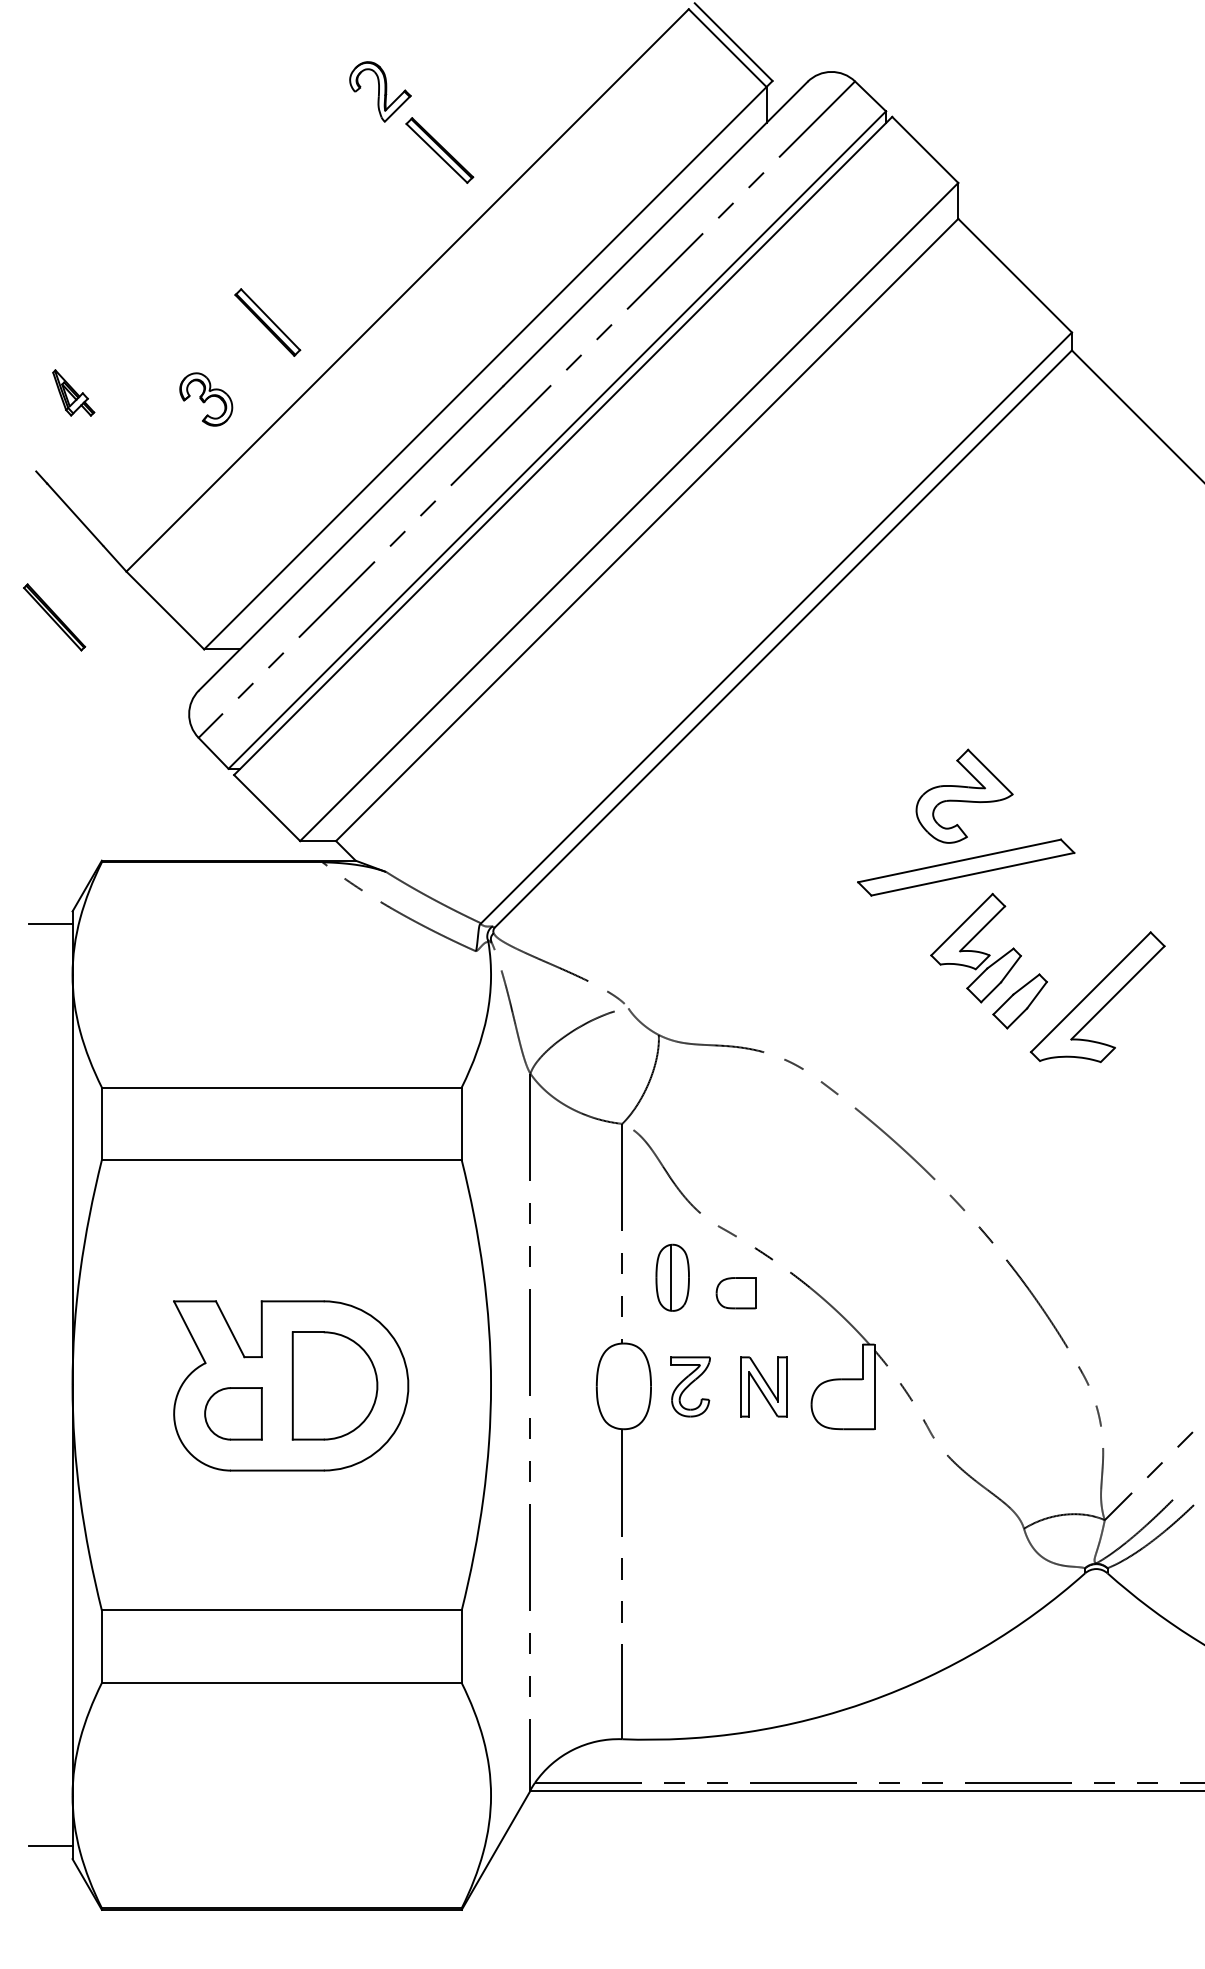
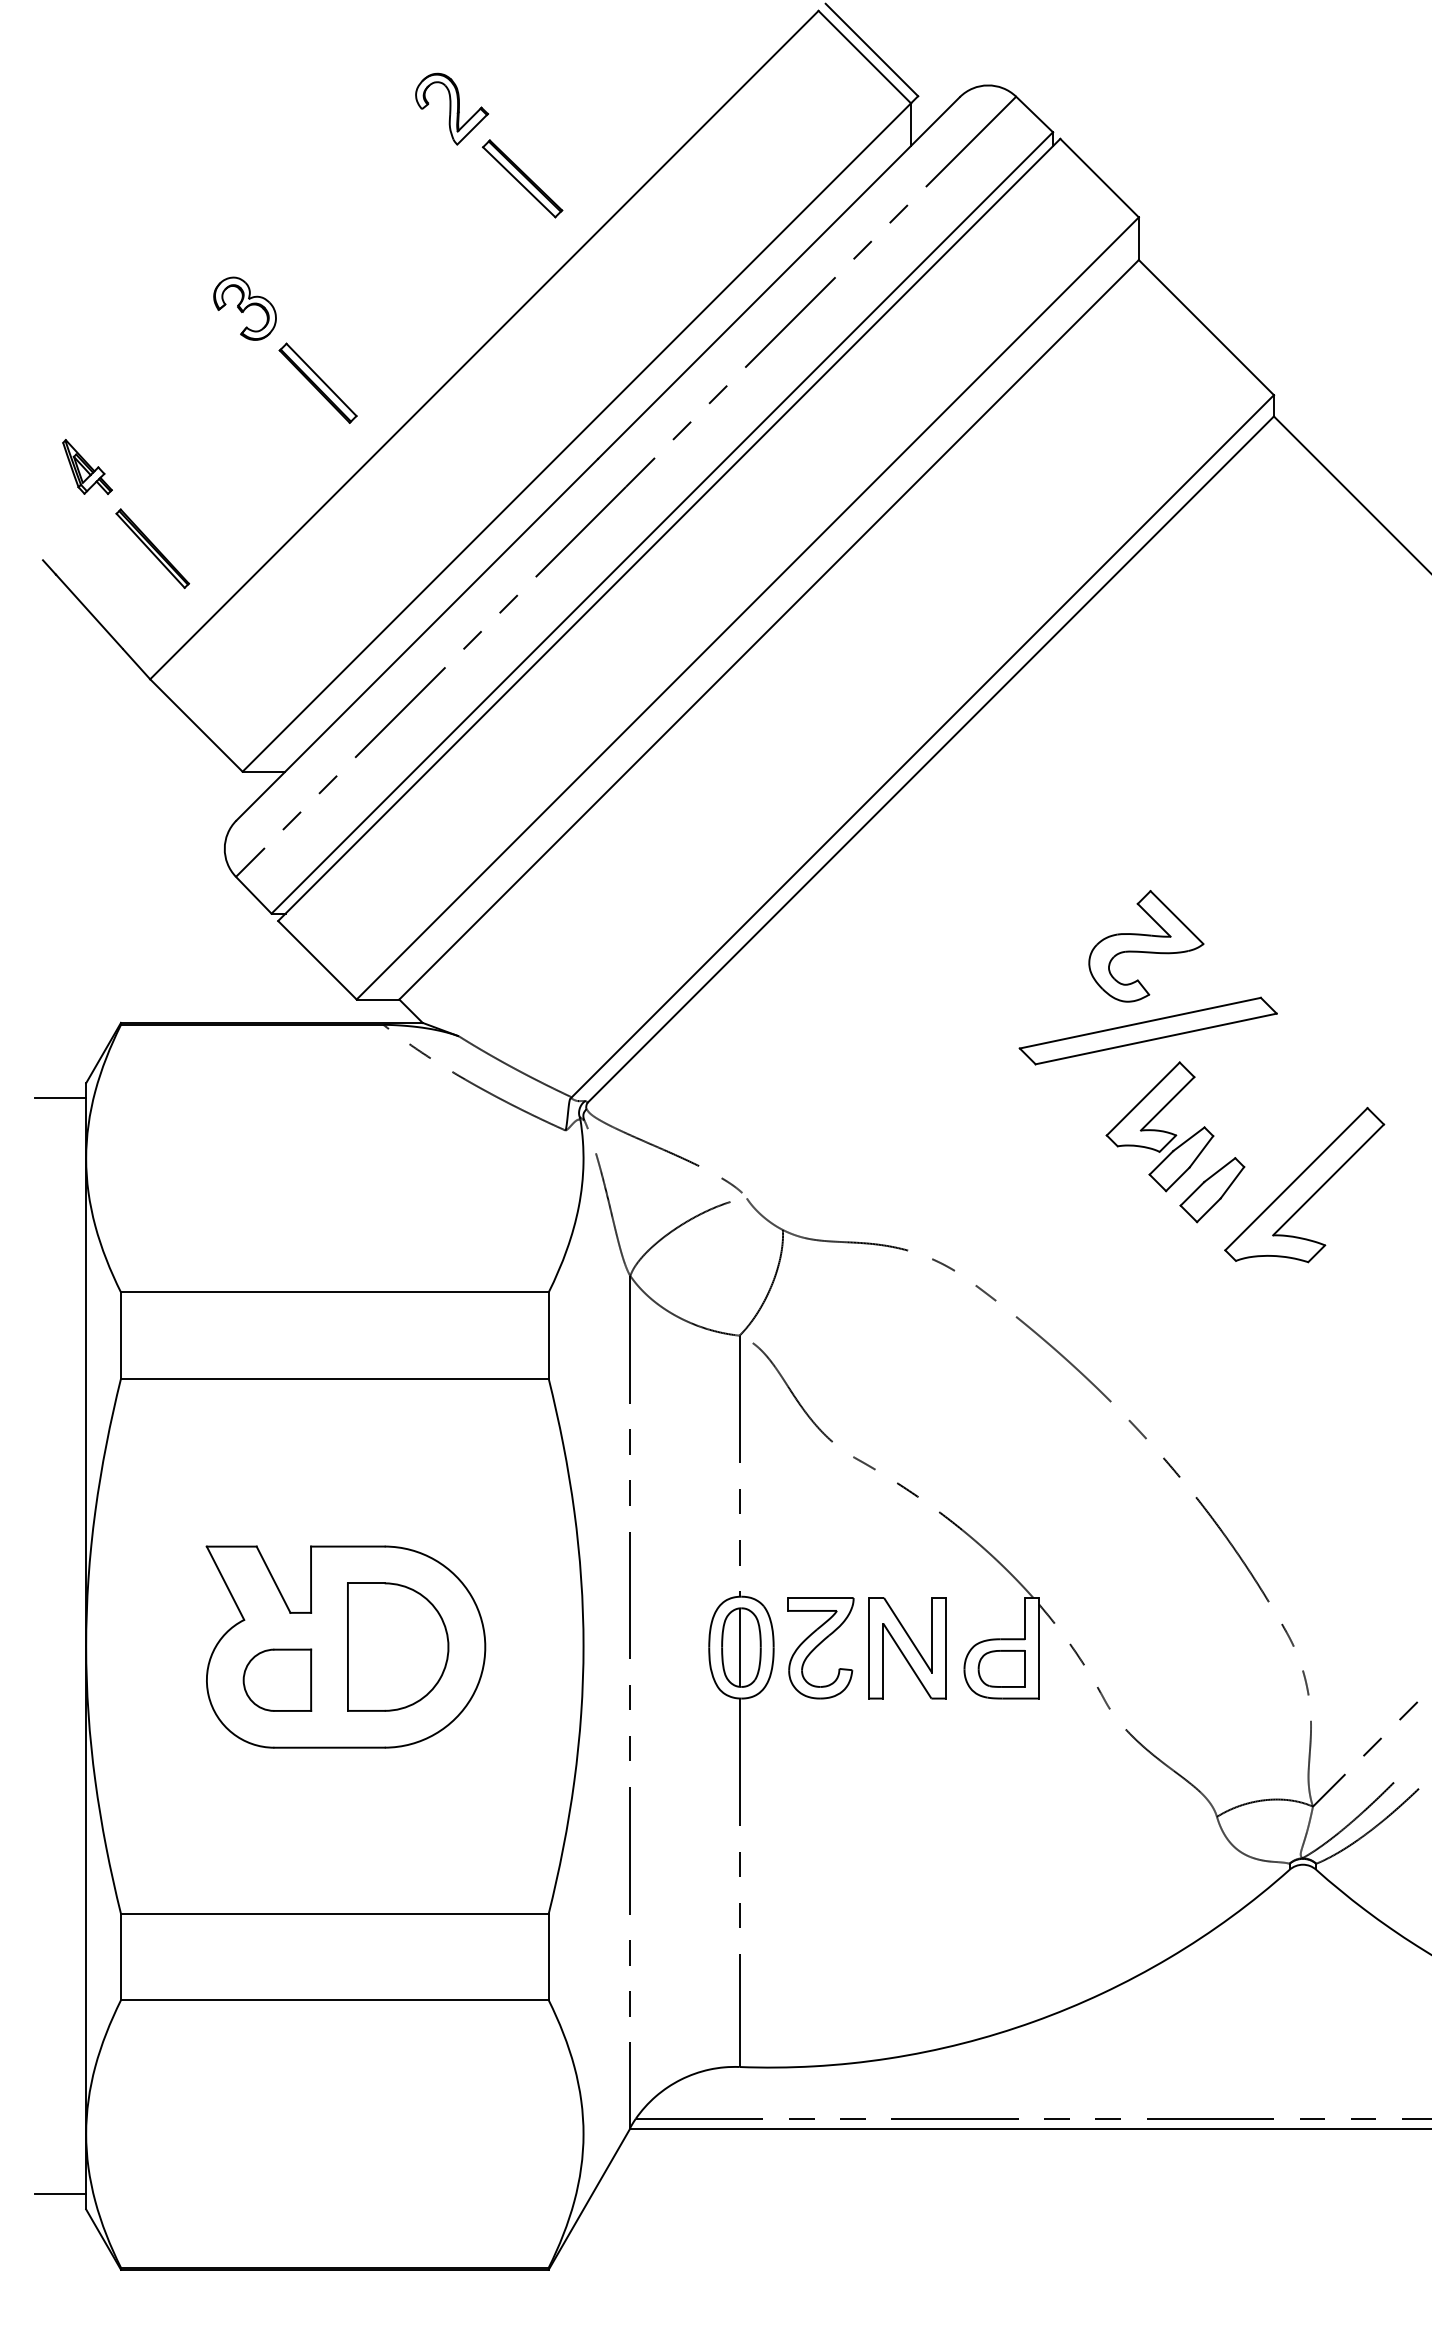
part: (205, 399) -> (244, 308), moved
part: (54, 617) -> (152, 548), moved
part: (672, 1277) -> (741, 1647), moved
part: (735, 1292) -> (1001, 1668), moved
part: (690, 1387) -> (820, 1648), size x1.43
part: (763, 1387) -> (907, 1648), size x1.43

